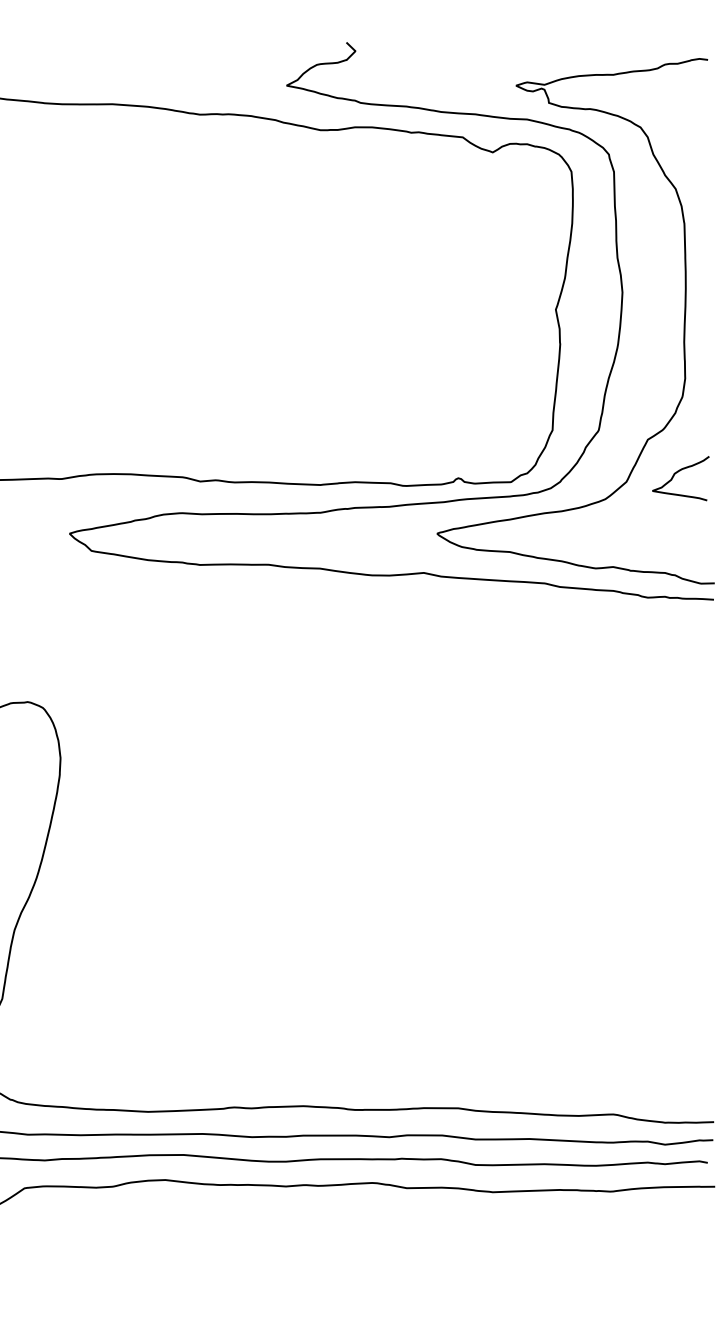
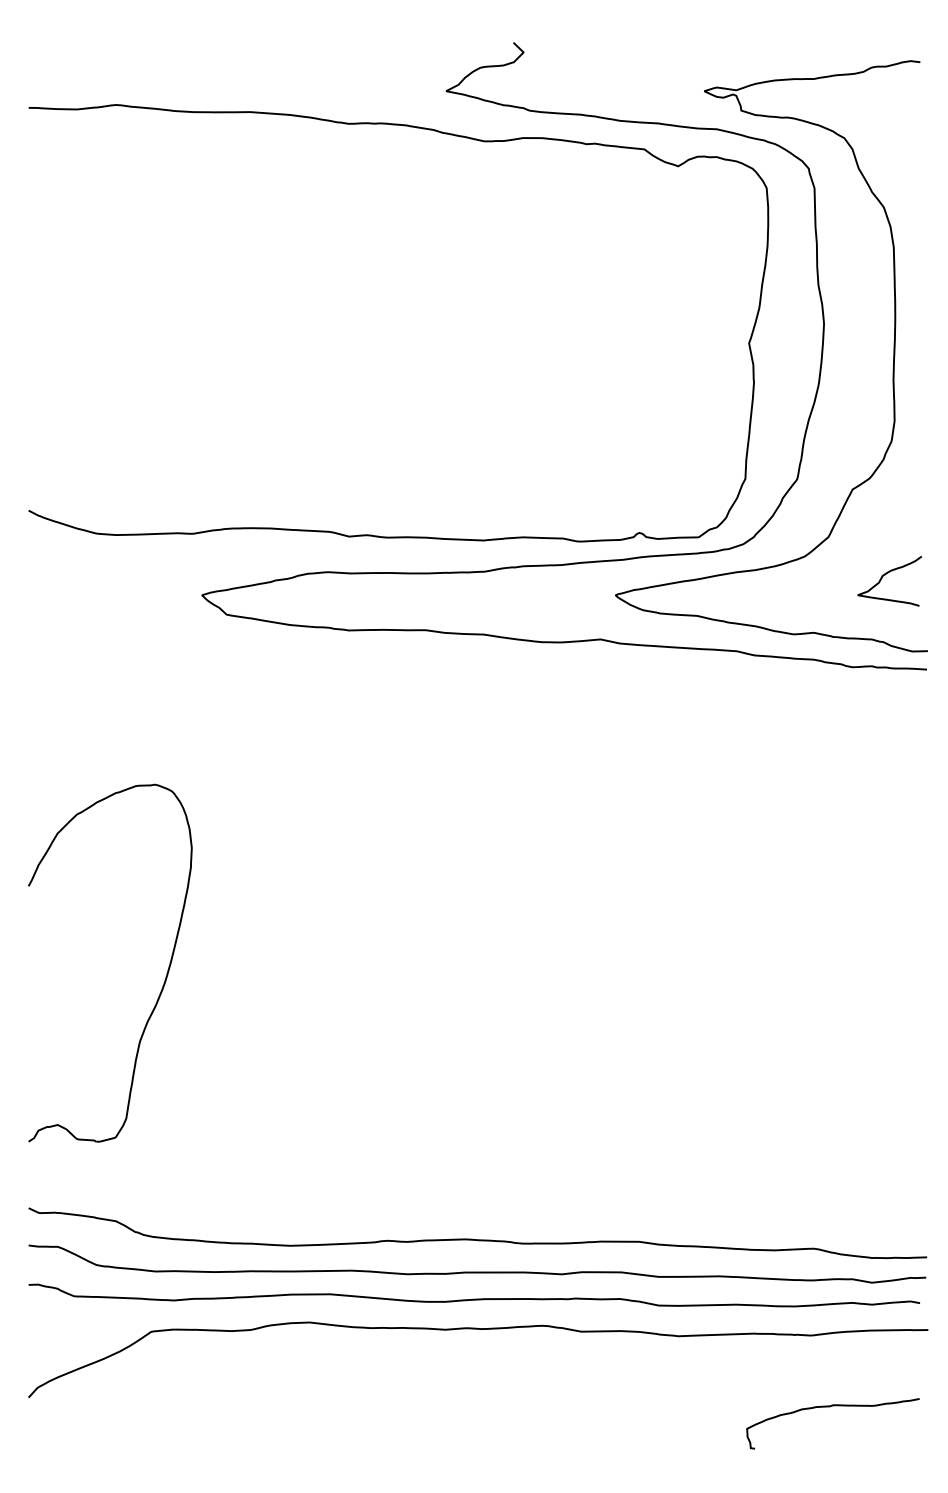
curve: (677, 473) -> (885, 575), moved
curve: (628, 1255) -> (830, 1407), added

